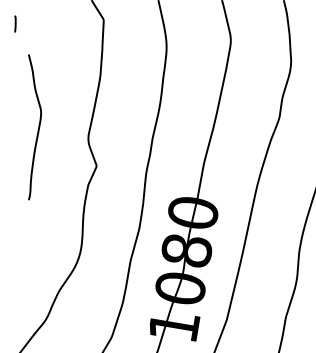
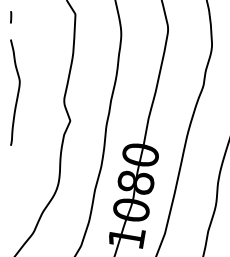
curve: (37, 127) -> (17, 92), moved

